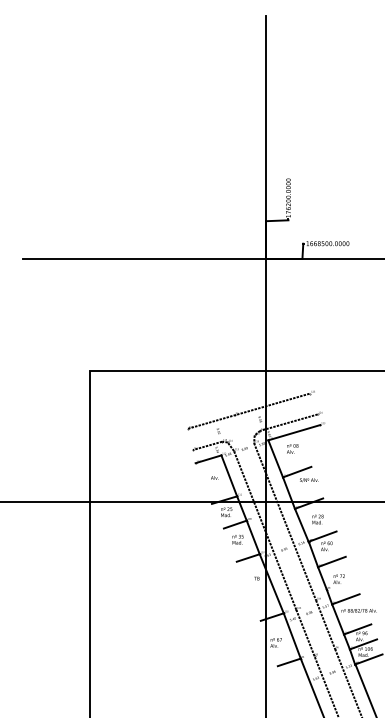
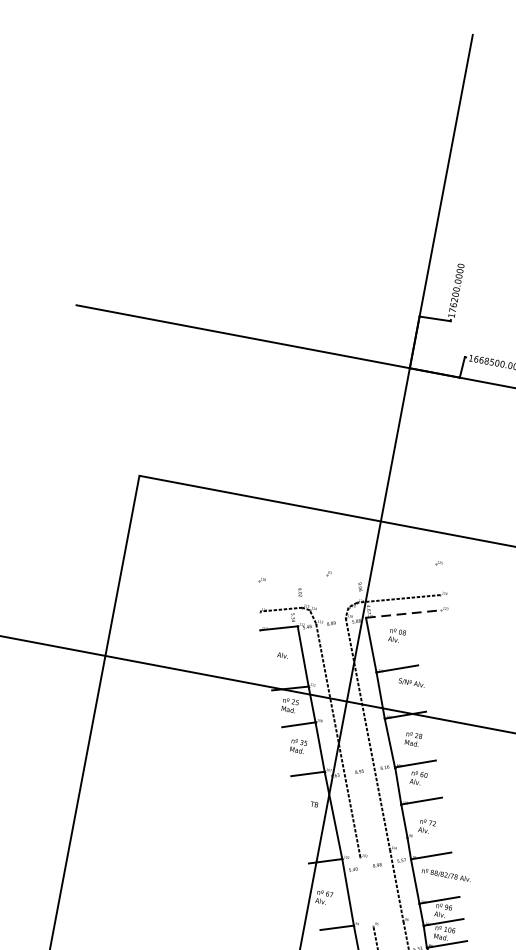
line: (249, 410) -> (347, 571), removed
line: (294, 432) -> (403, 613), solid -> dashed
line: (305, 632) -> (367, 891), removed

